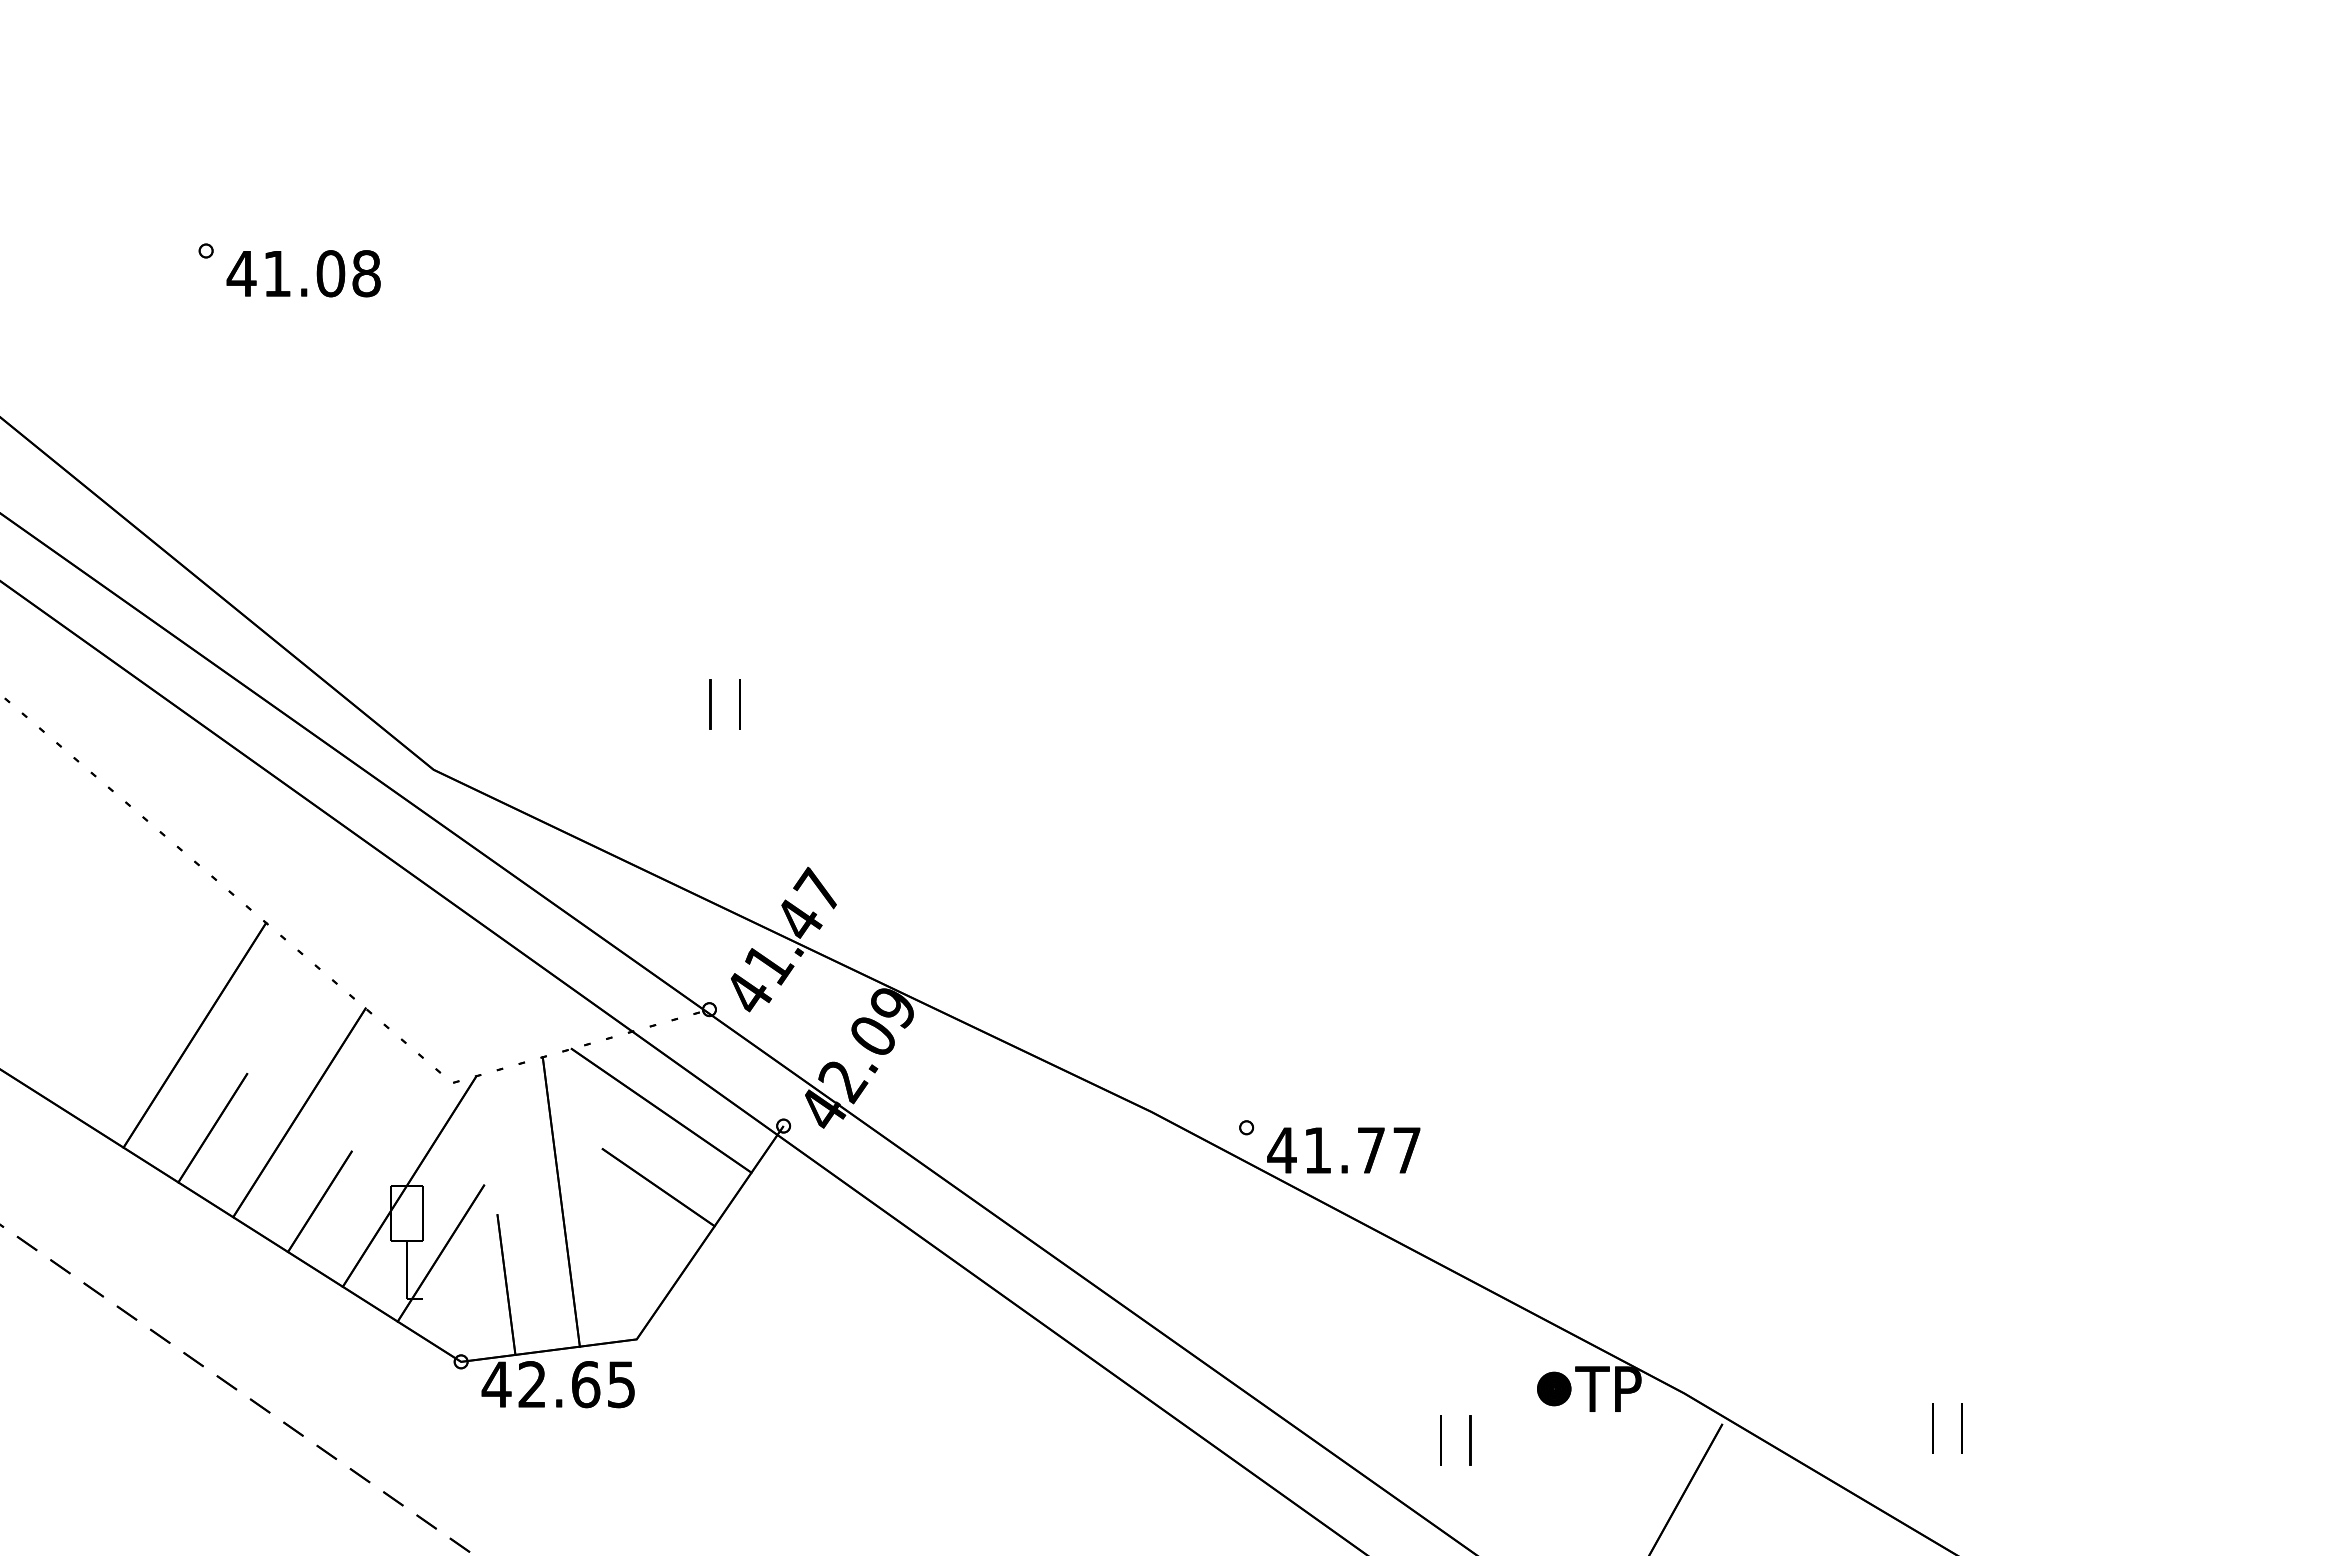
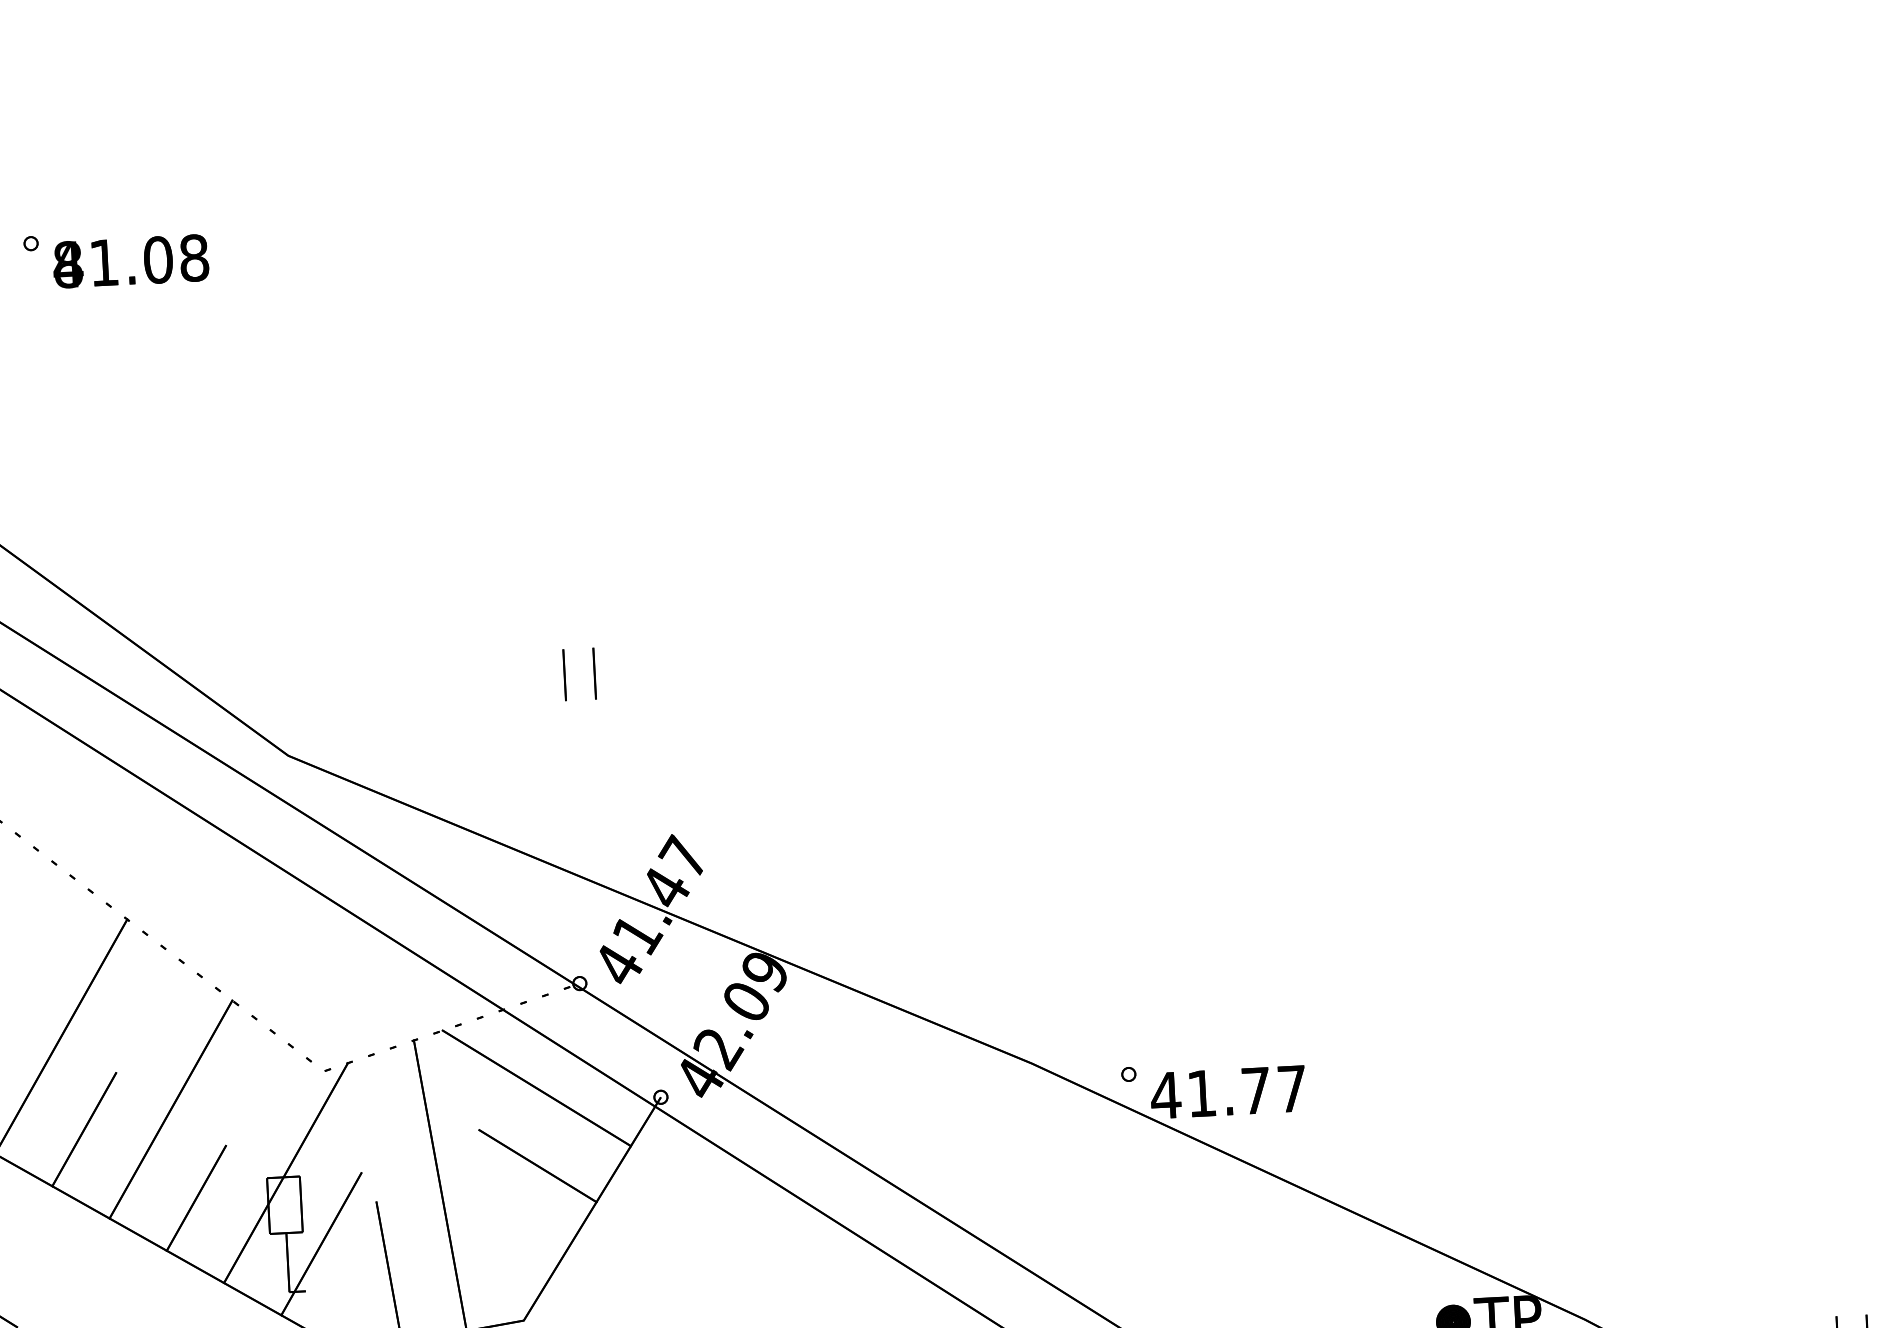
text: (241, 273) -> (68, 264), 41.08 -> 81.08

